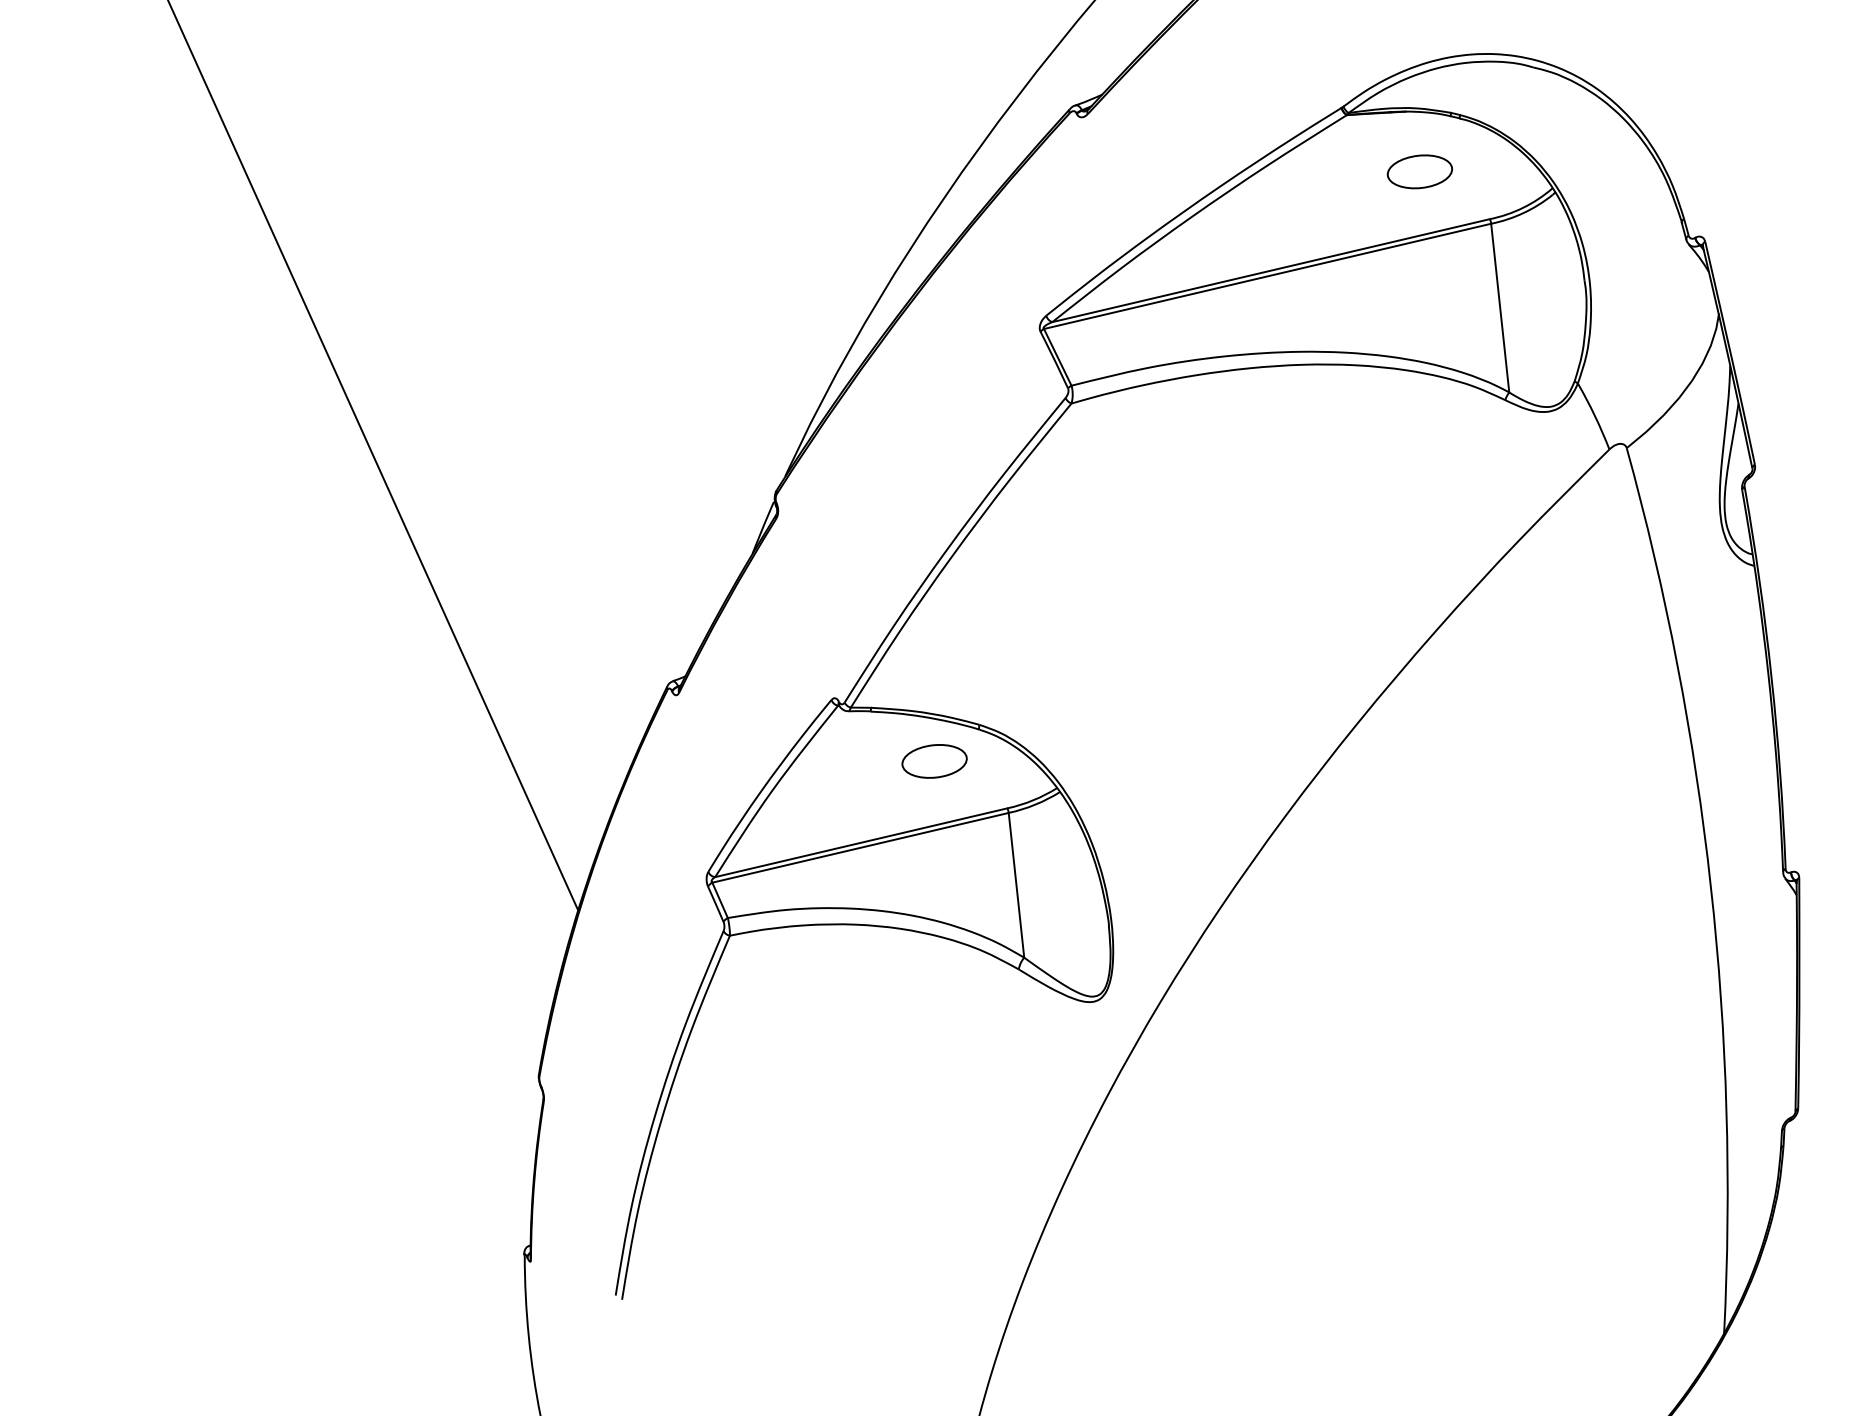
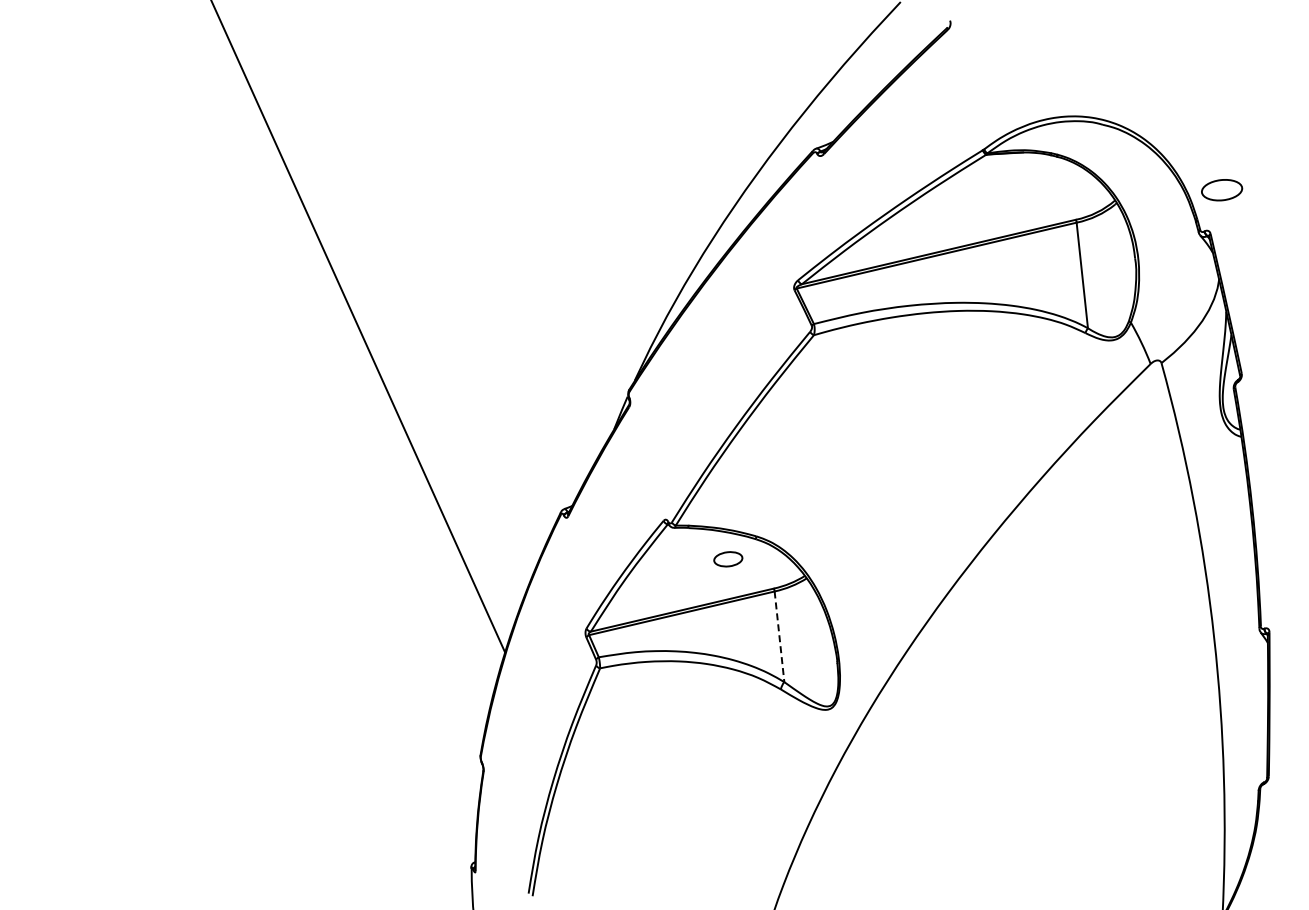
part: (1420, 172) -> (1222, 190), moved
part: (935, 761) -> (728, 559), size x0.7
line: (1016, 884) -> (779, 636), solid -> dashed

